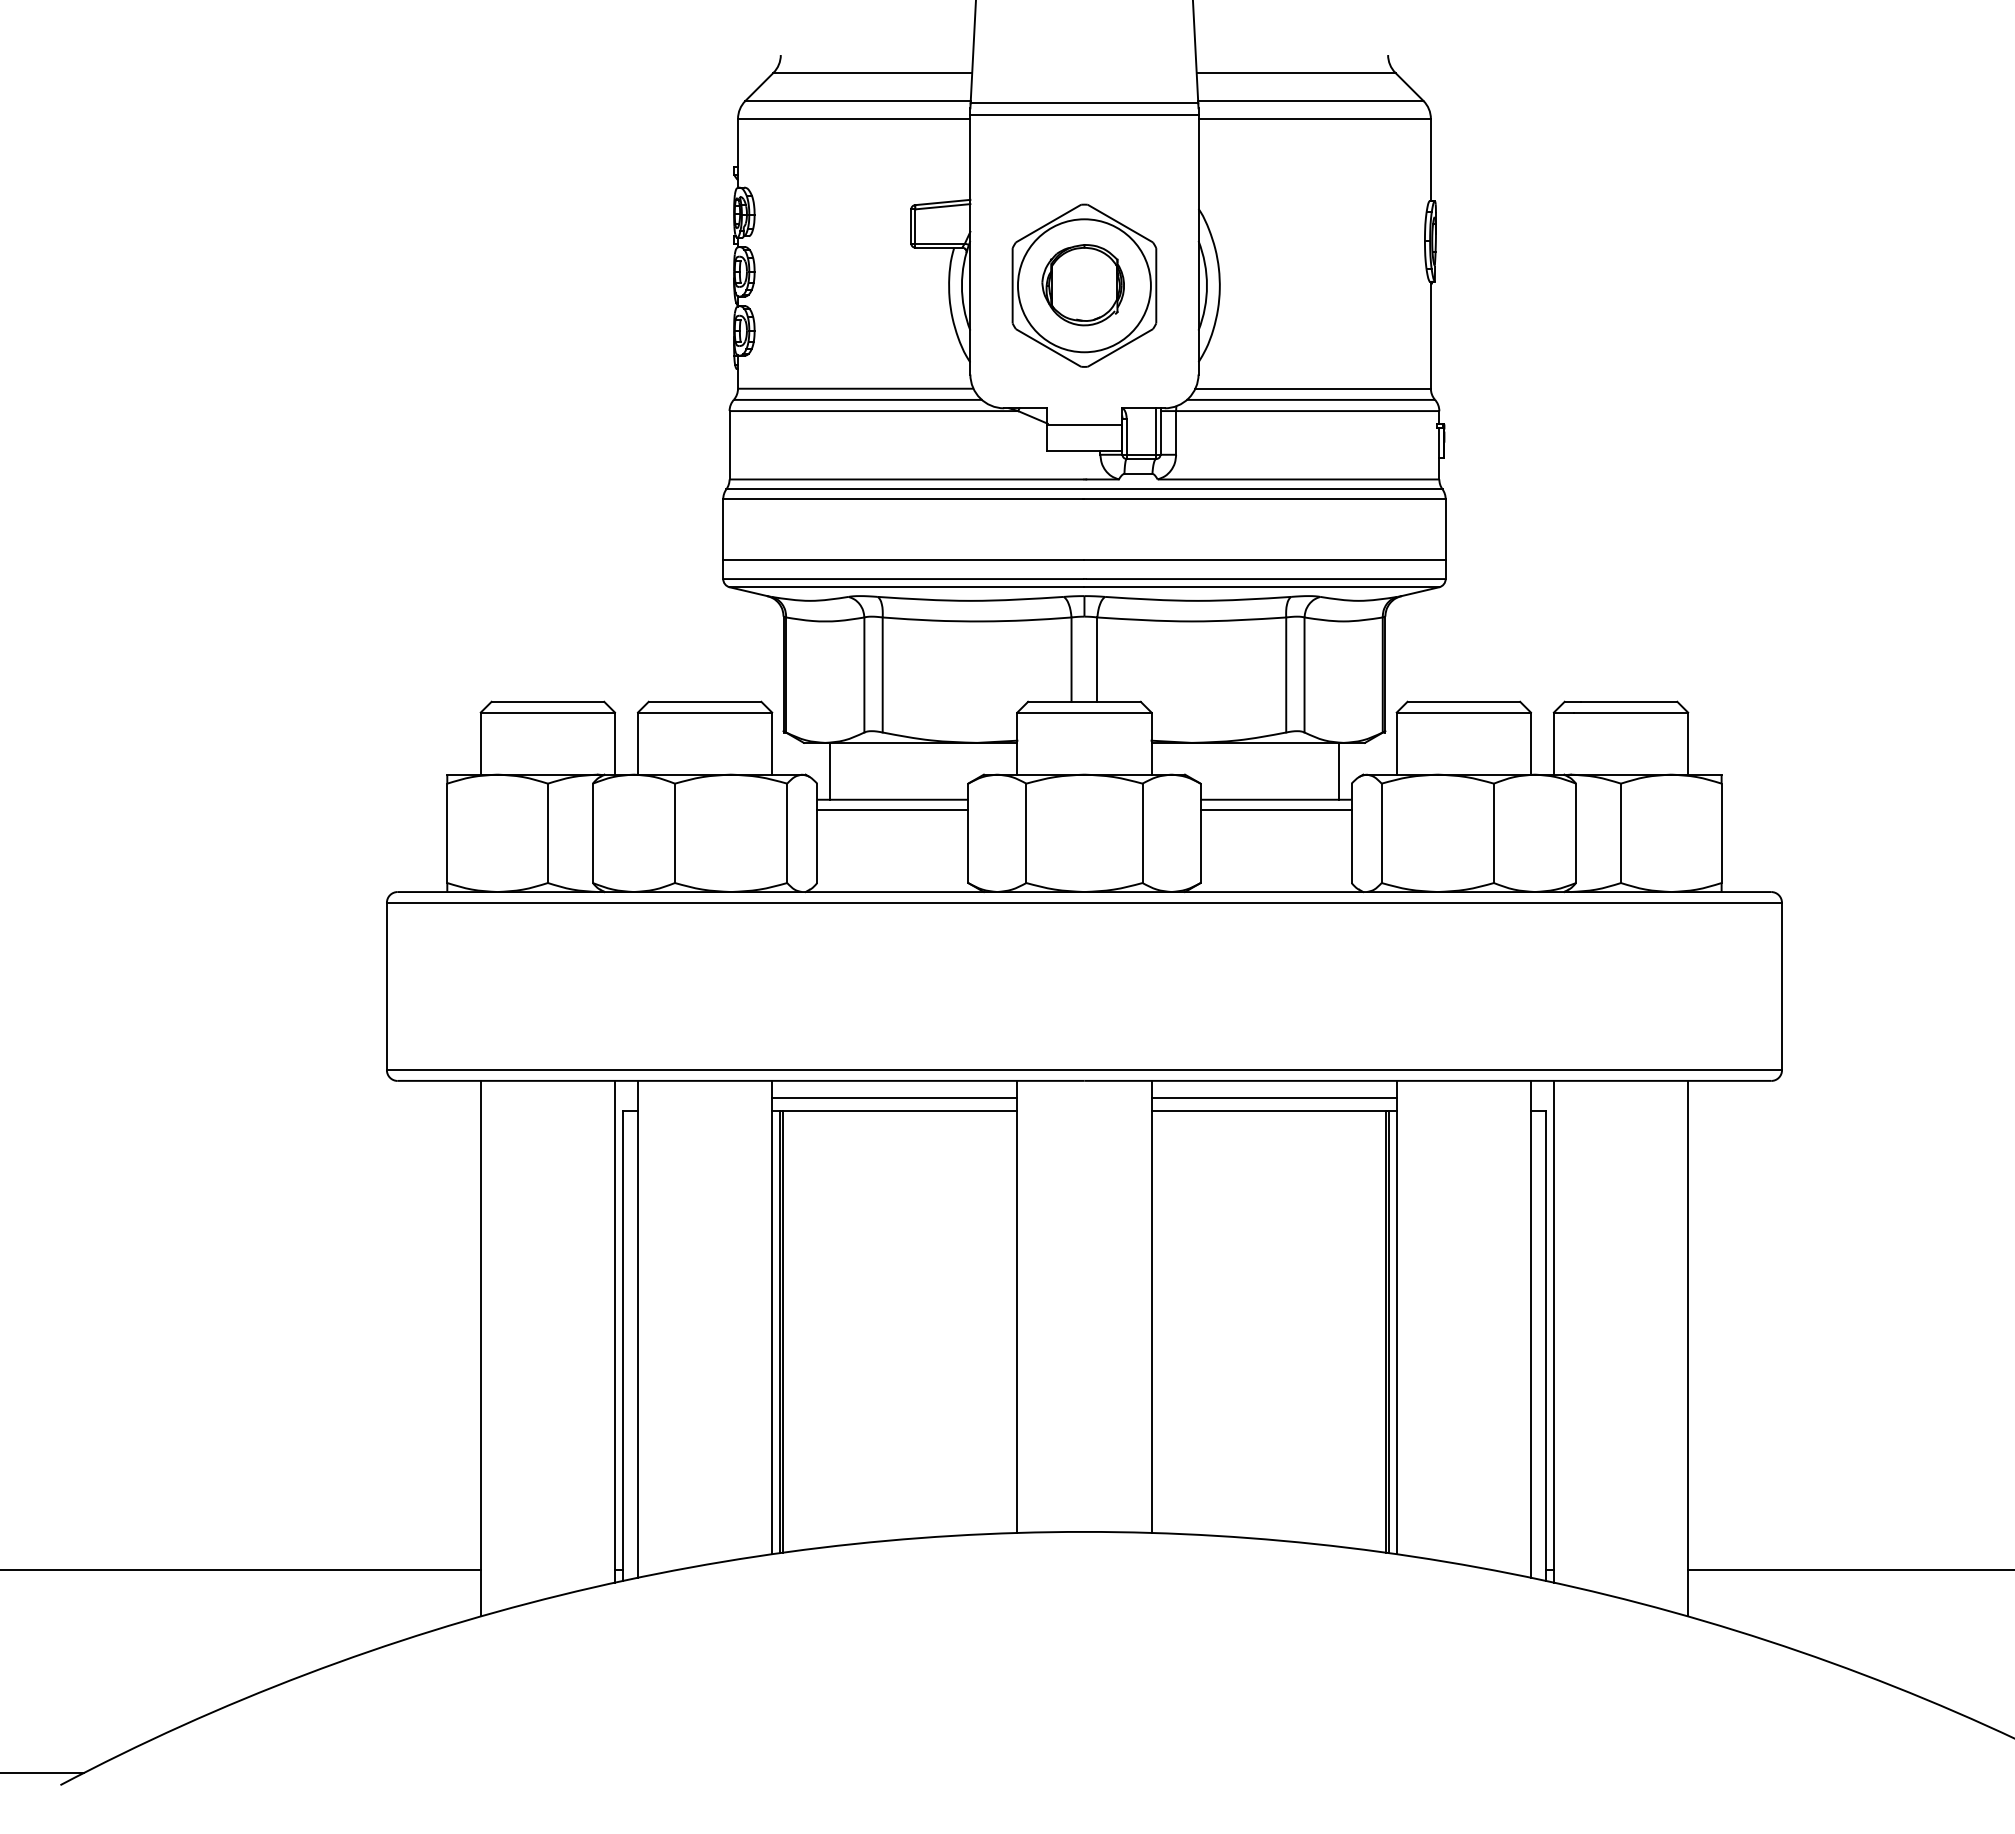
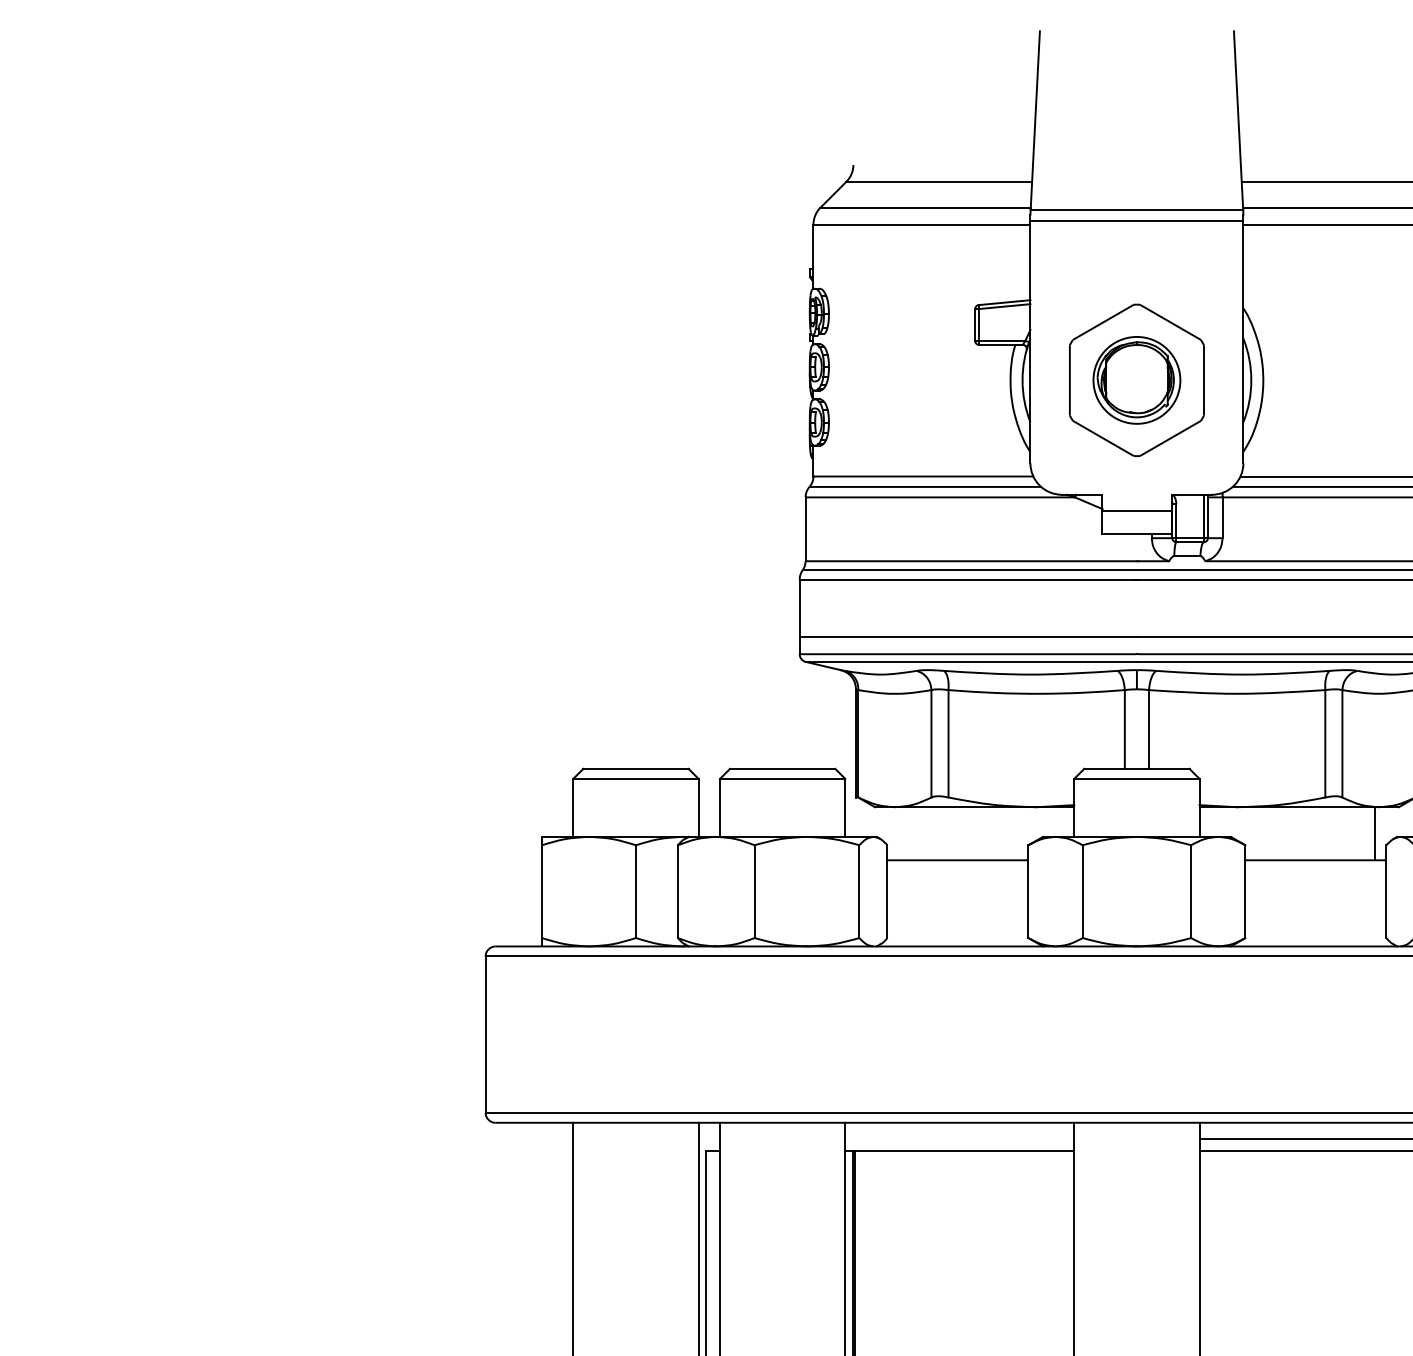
circle: (1083, 285) -> (1136, 380), size x0.7
line: (829, 770) -> (898, 832), removed
line: (892, 810) -> (957, 870), removed
line: (1275, 810) -> (1315, 870), removed
line: (894, 1097) -> (959, 1138), removed

